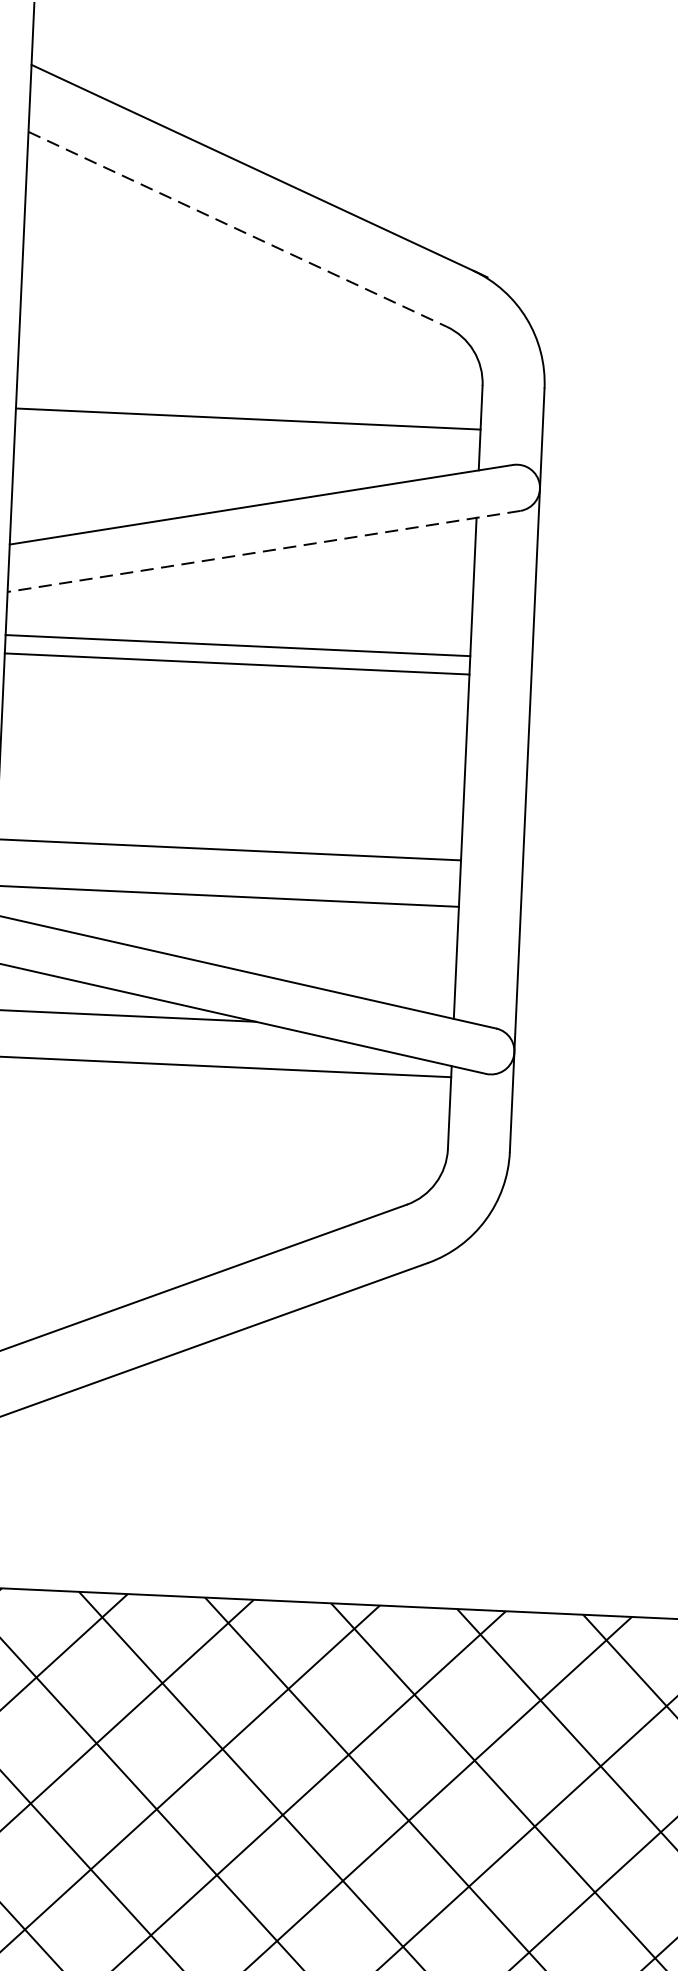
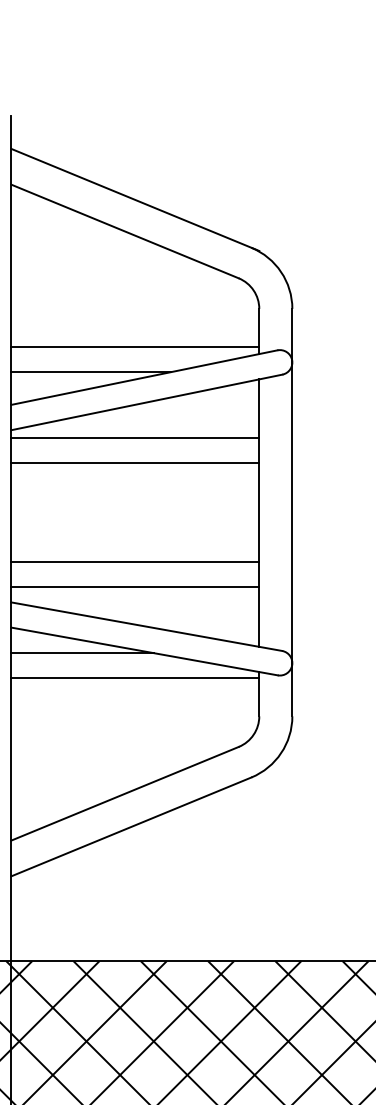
line: (238, 229) -> (125, 231), dashed -> solid
line: (248, 419) -> (135, 347), moved
line: (162, 490) -> (91, 372), added
line: (263, 551) -> (146, 402), dashed -> solid
line: (238, 646) -> (135, 438), moved

